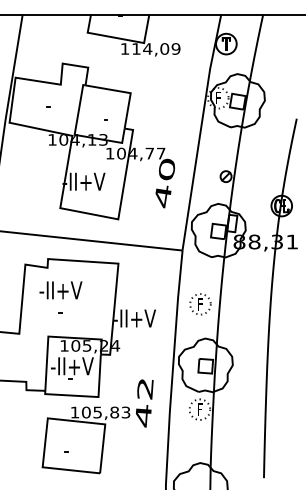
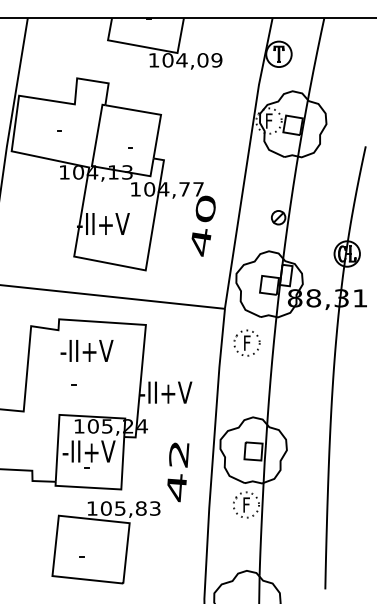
text: (135, 49) -> (167, 60), 114,09 -> 104,09
text: (60, 290) -> (86, 350), moved
part: (200, 303) -> (246, 342), moved
text: (144, 403) -> (178, 472), moved

